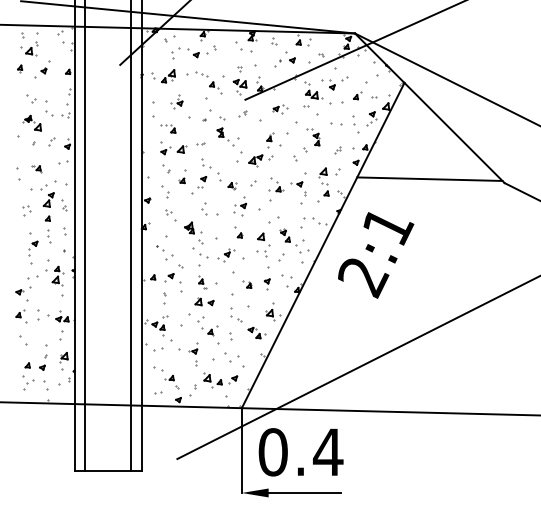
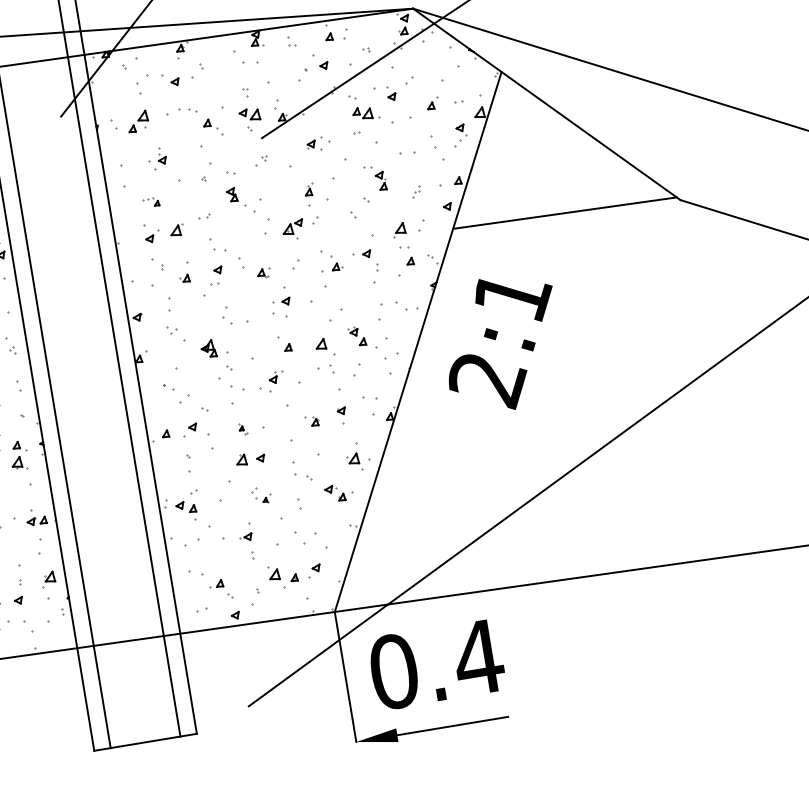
part: (168, 128) -> (151, 201), size x0.7
part: (165, 191) -> (162, 299), size x1.6
part: (202, 282) -> (242, 429), size x0.6
part: (207, 326) -> (261, 495), size x0.6

